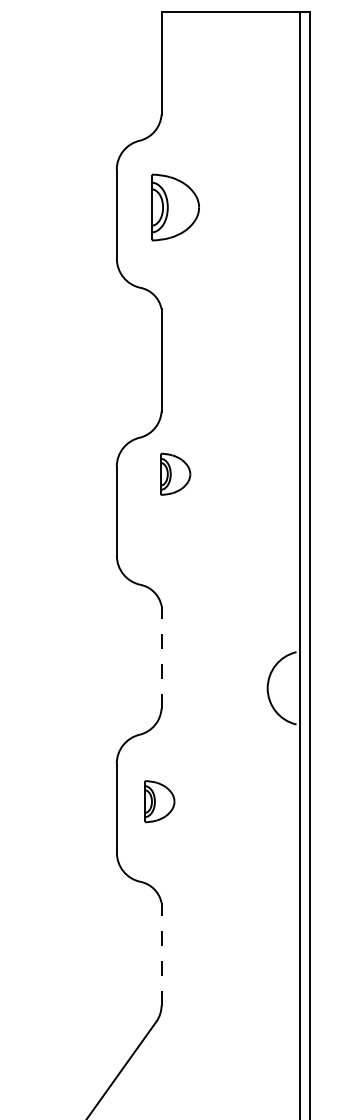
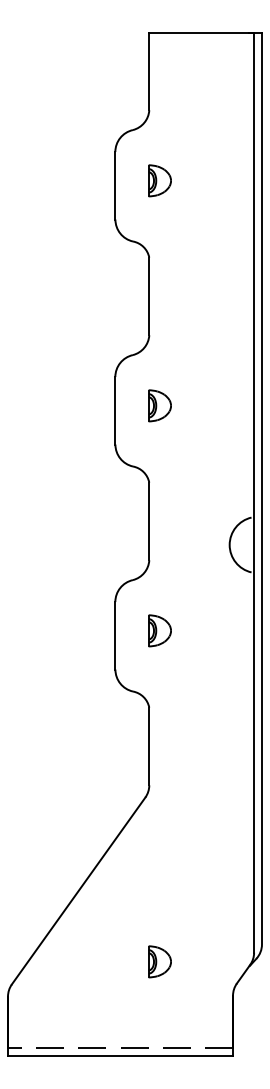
part: (175, 207) -> (159, 180), size x0.62
part: (175, 473) -> (159, 405), moved
line: (161, 657) -> (149, 521), dashed -> solid
part: (159, 801) -> (159, 630), moved
line: (161, 954) -> (149, 746), dashed -> solid

